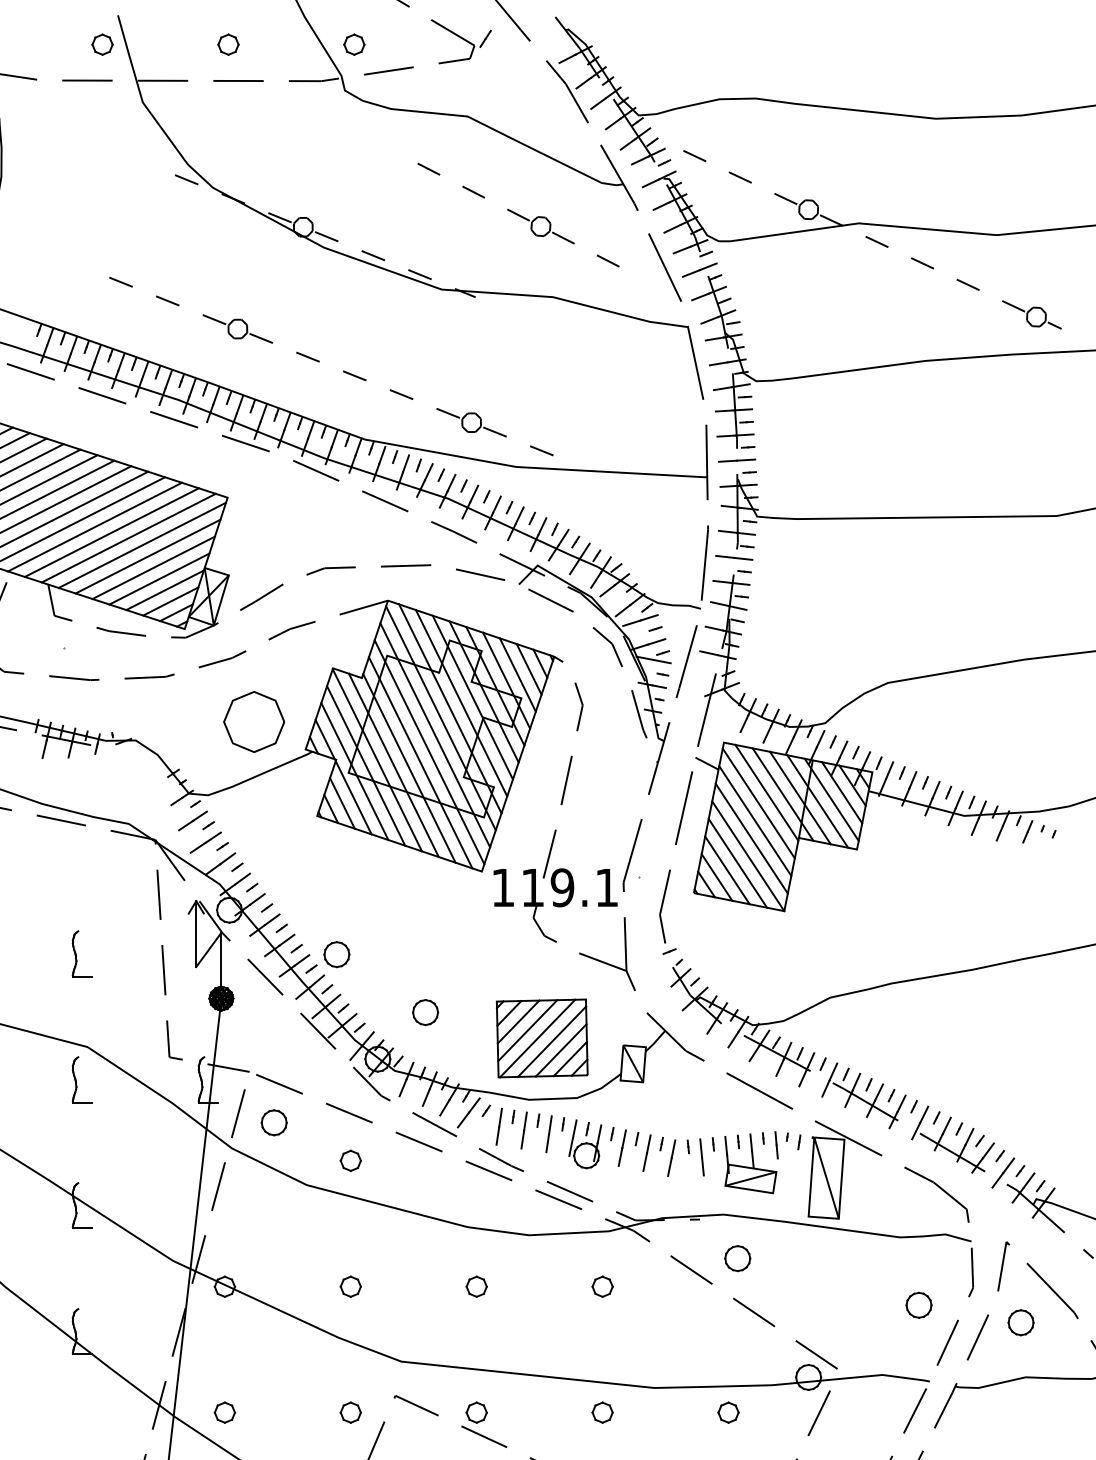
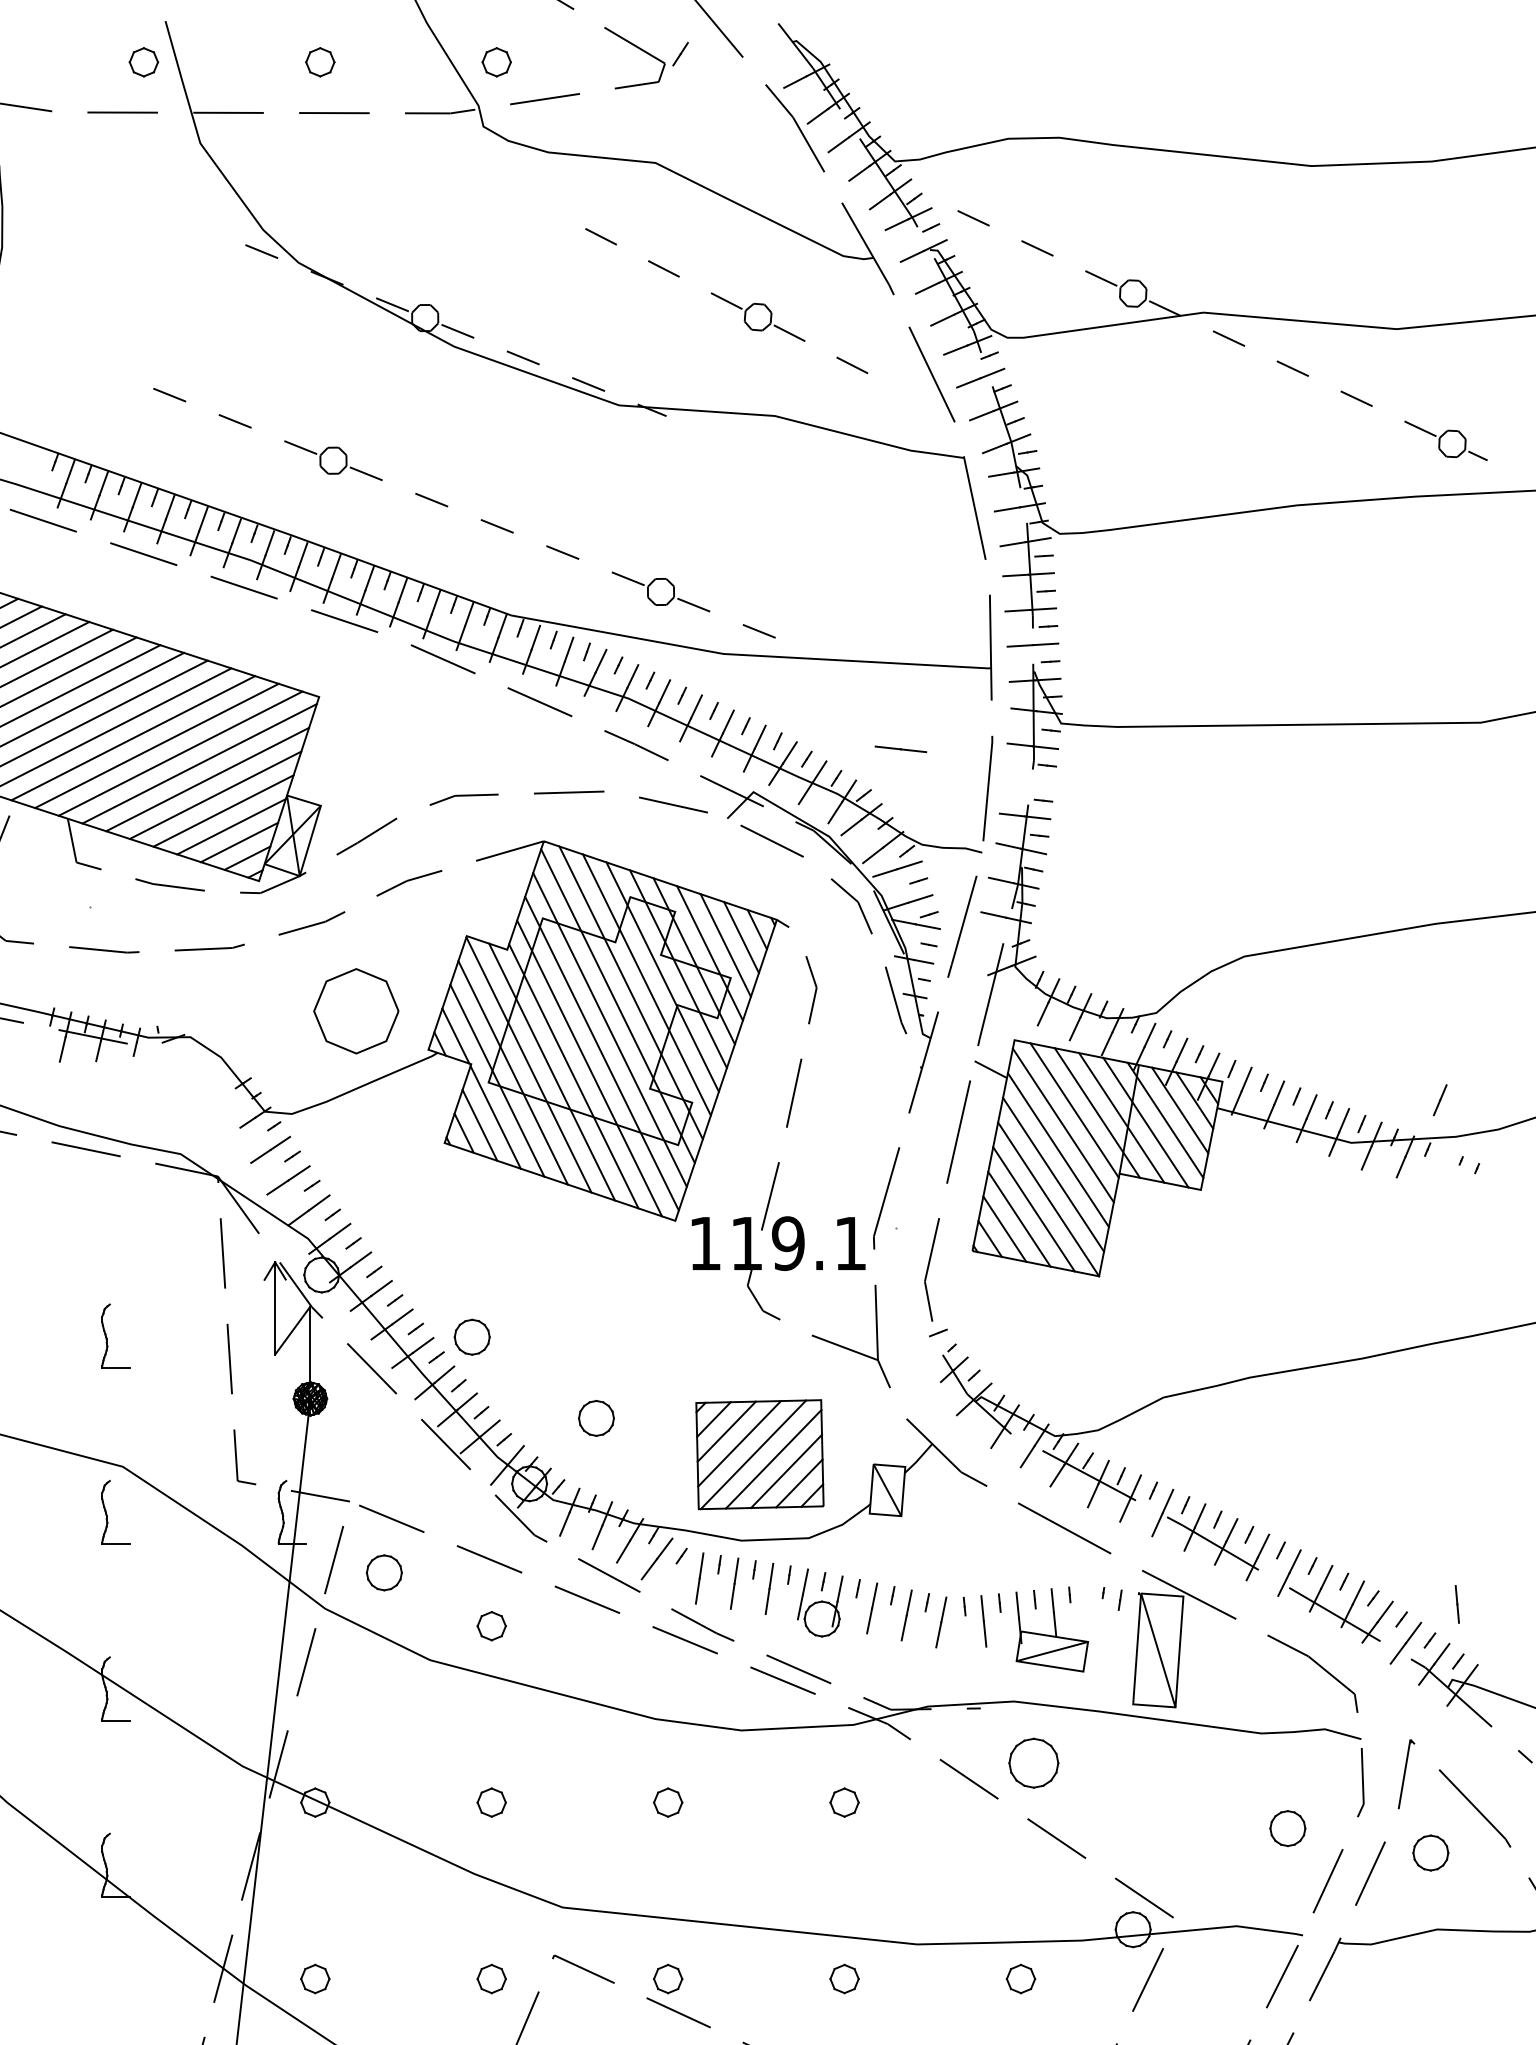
line: (733, 557) -> (900, 749), moved
line: (1027, 832) -> (1439, 1100), moved
line: (776, 1145) -> (1456, 1604), moved
part: (737, 1258) -> (1033, 1762), size x1.4

